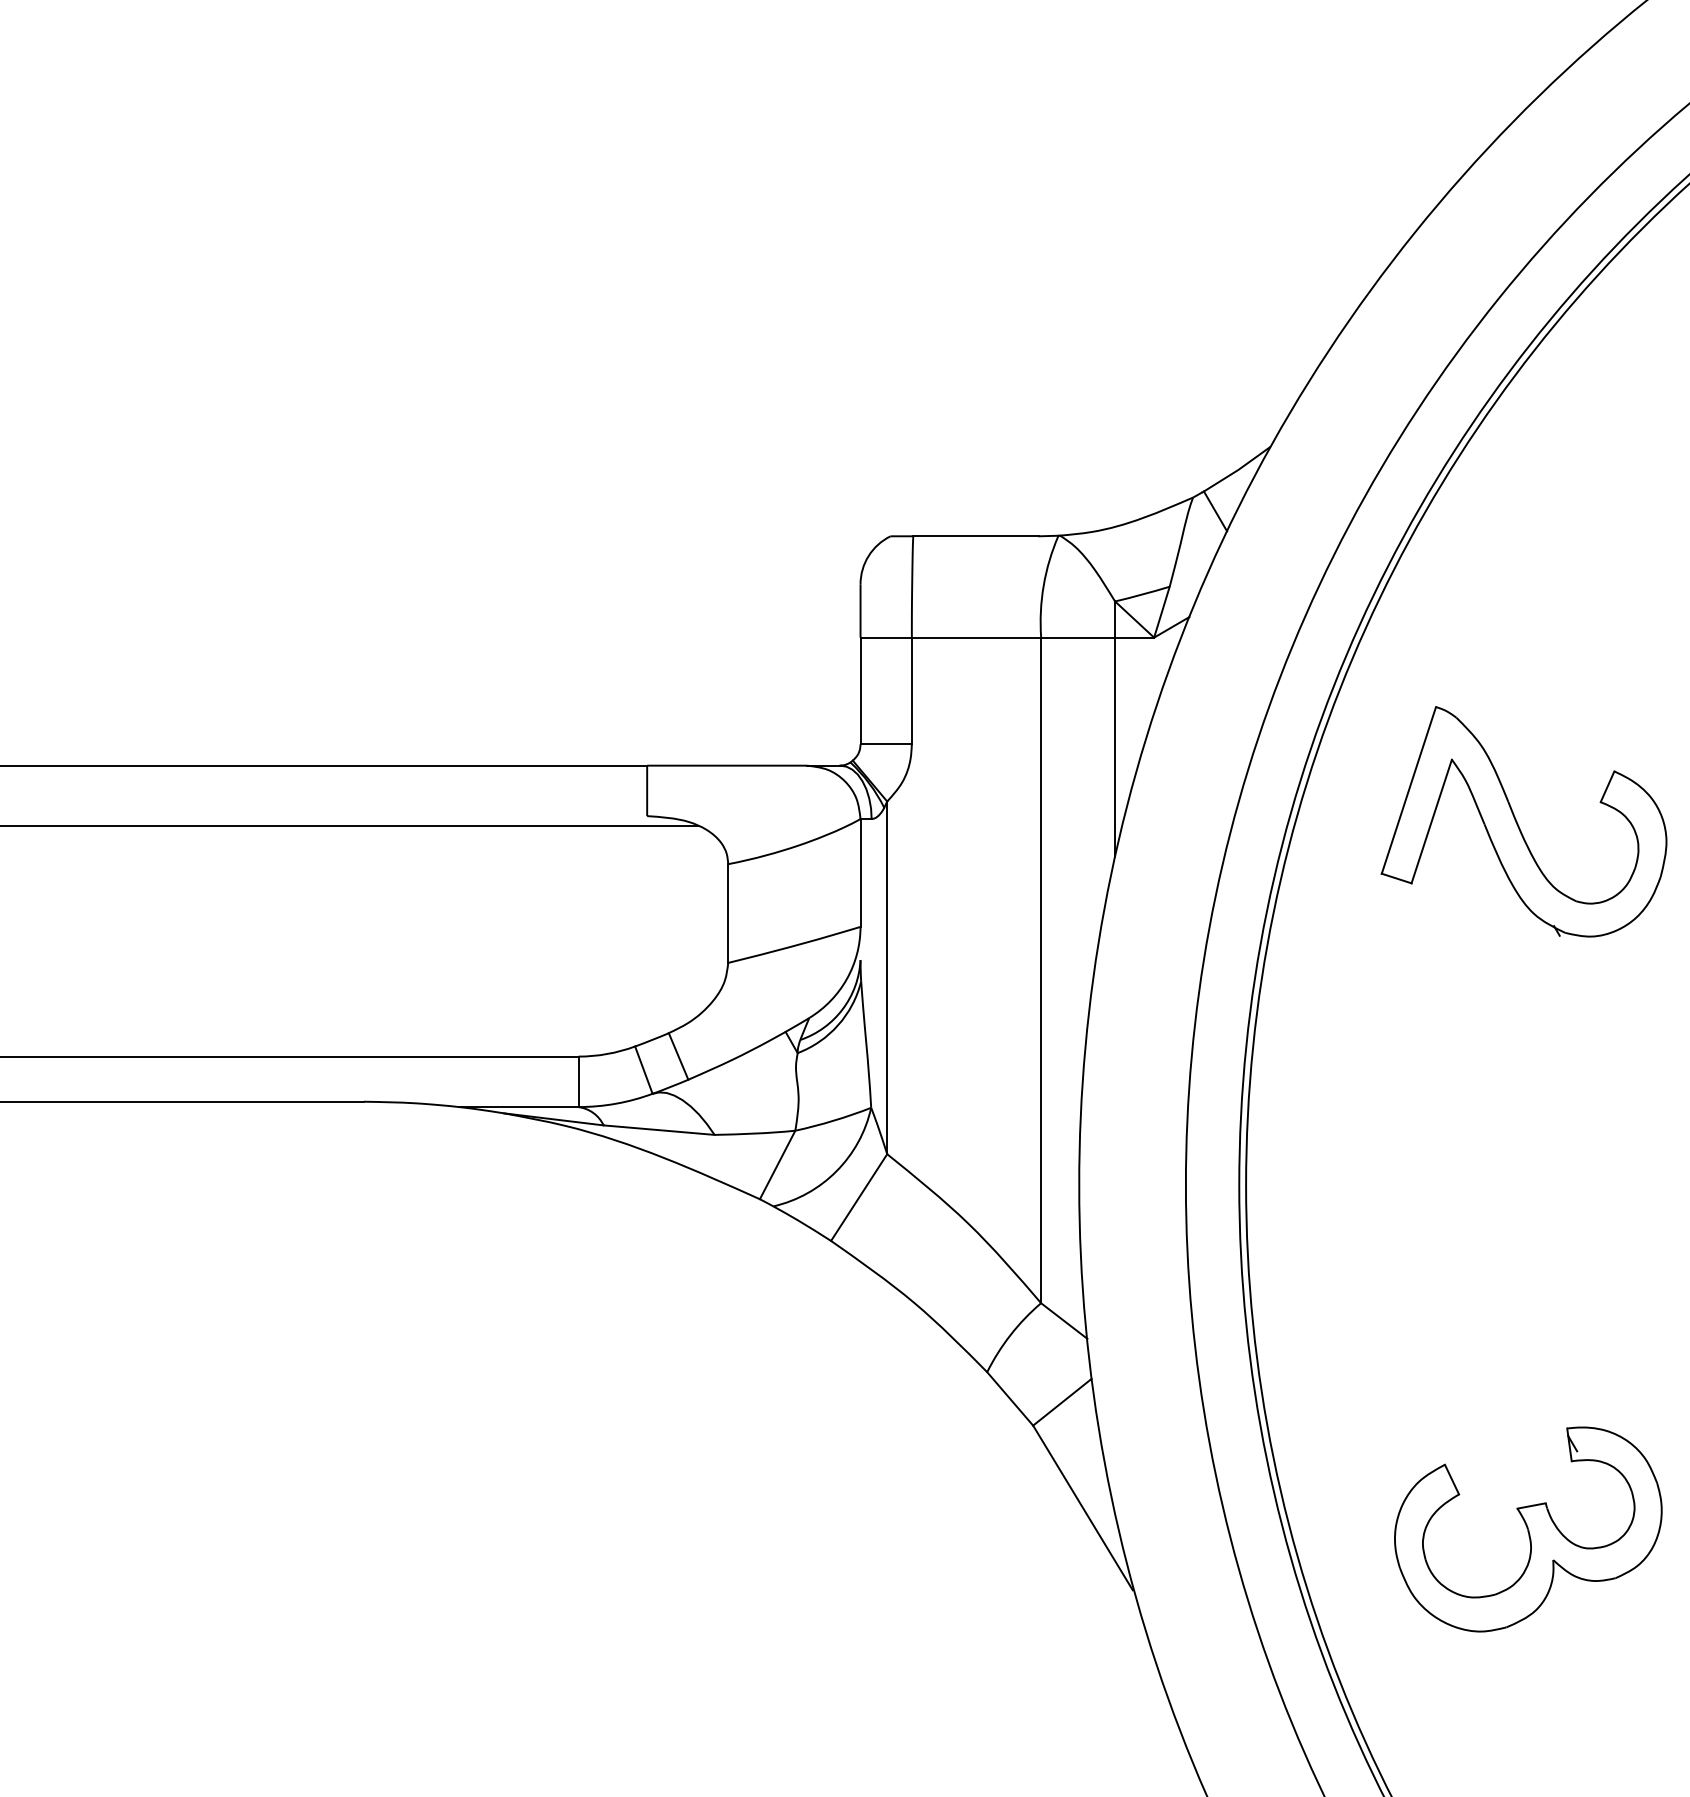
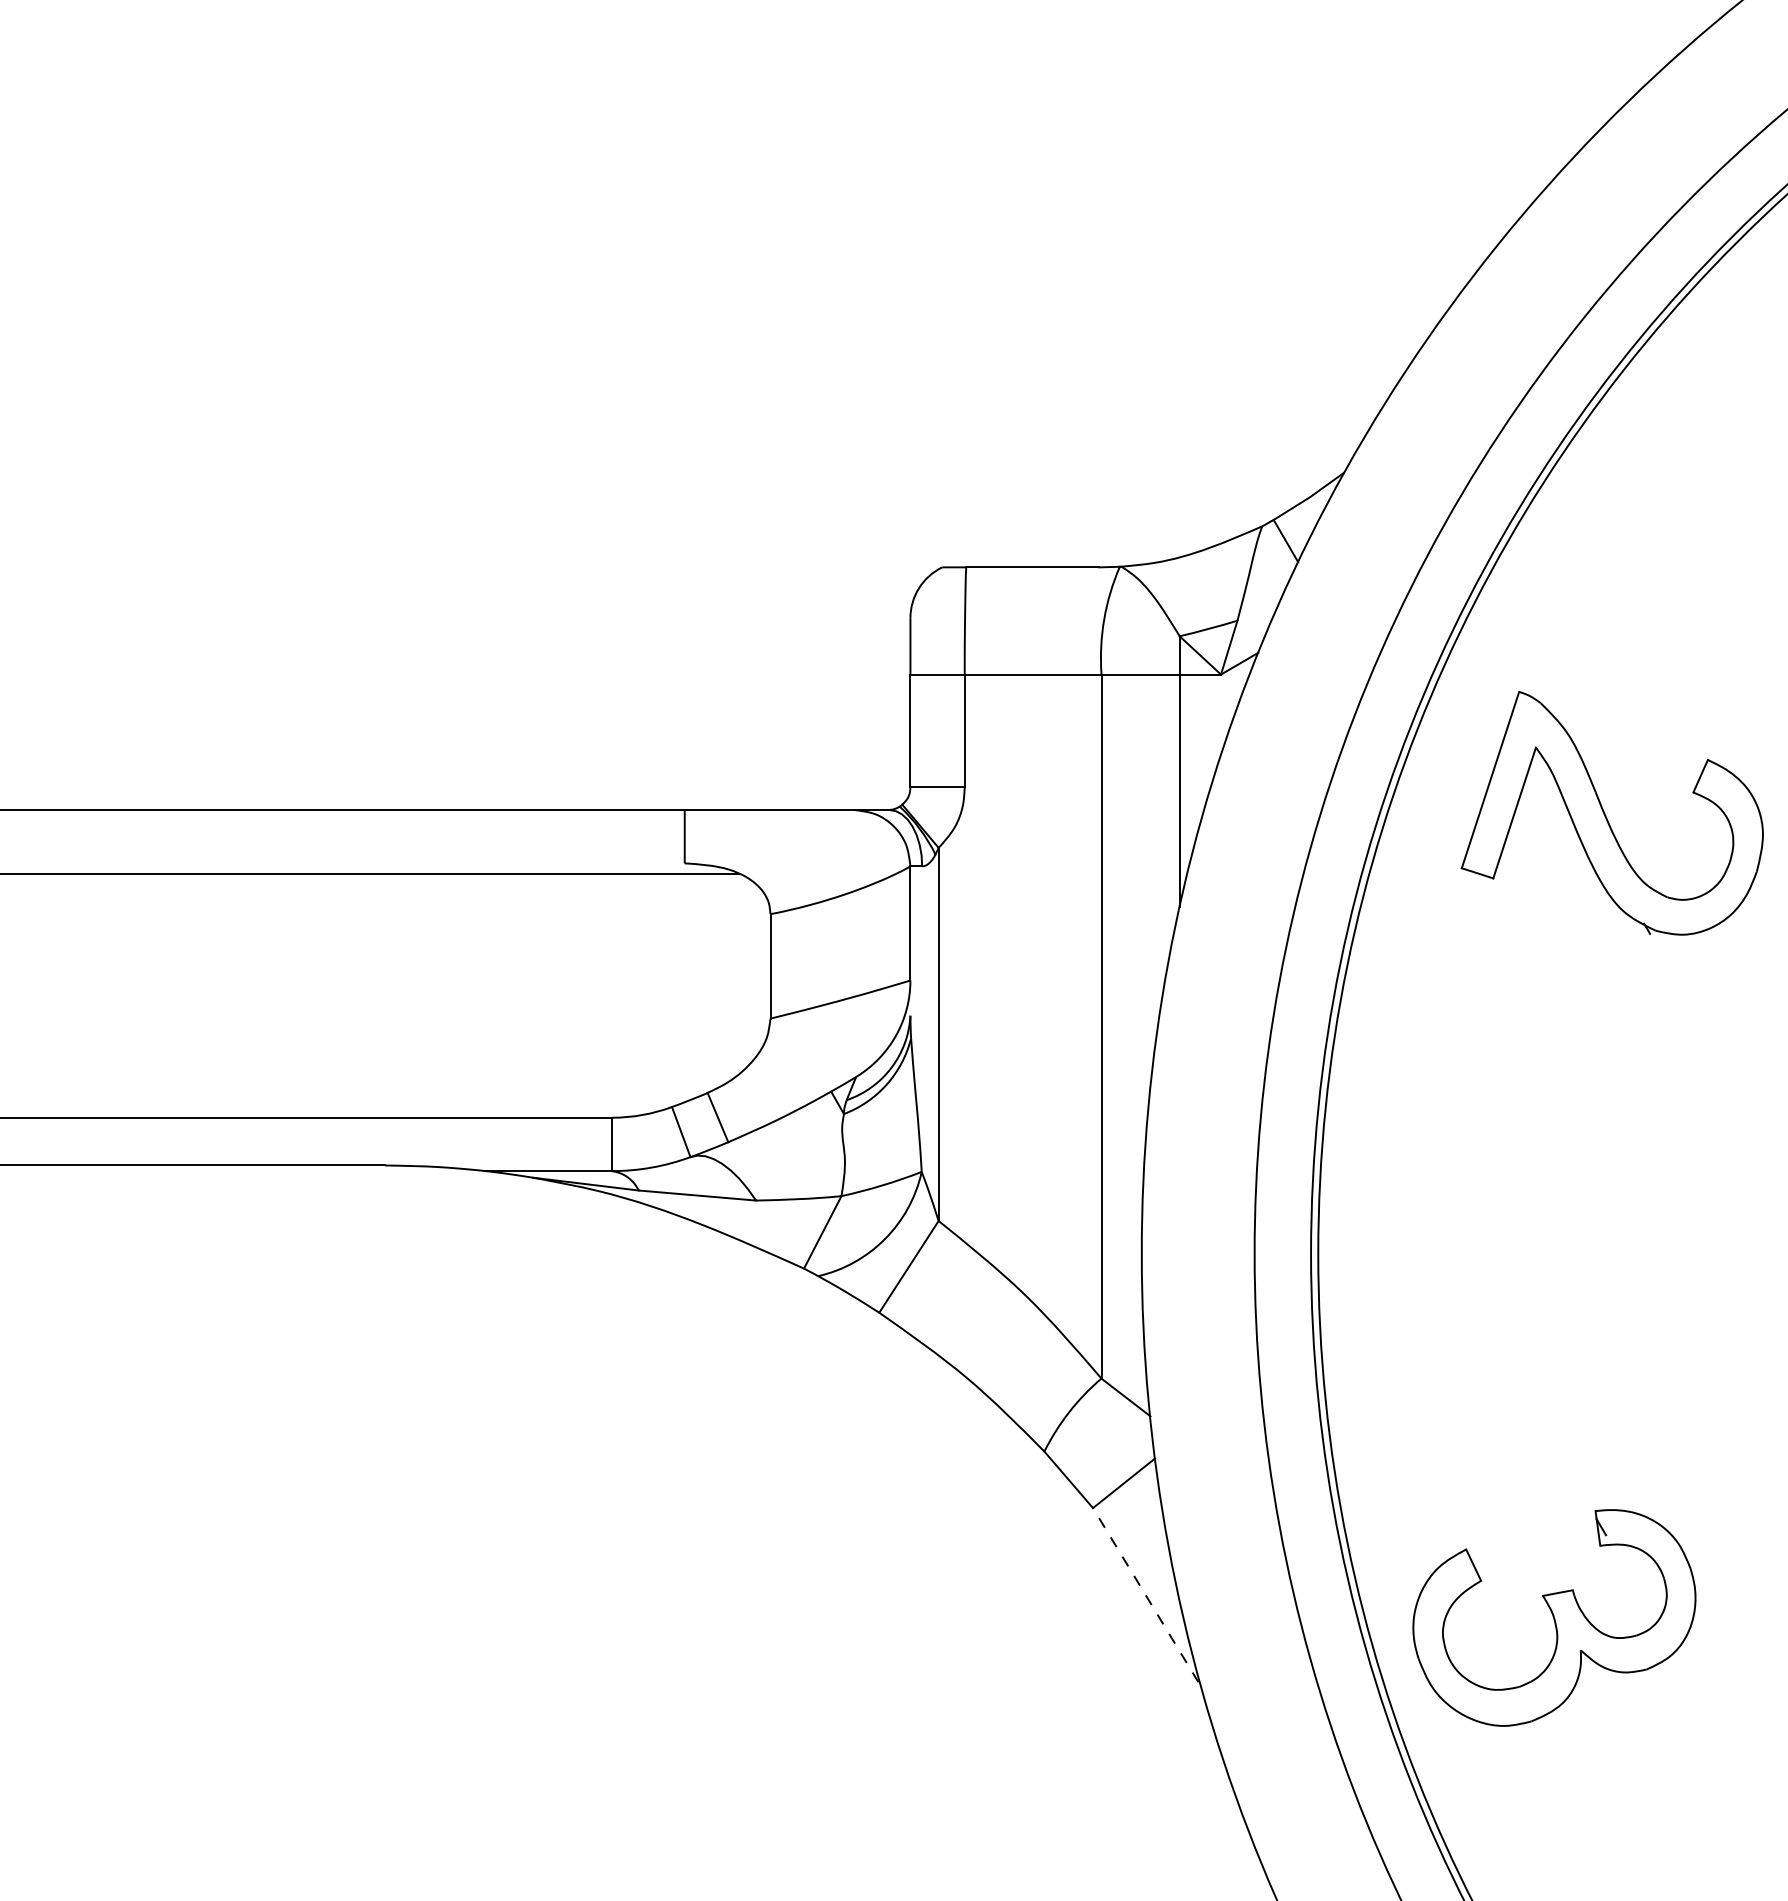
part: (1523, 821) -> (1611, 812), moved
line: (1082, 1507) -> (1145, 1594), solid -> dashed
part: (1528, 1529) -> (1554, 1617), moved

